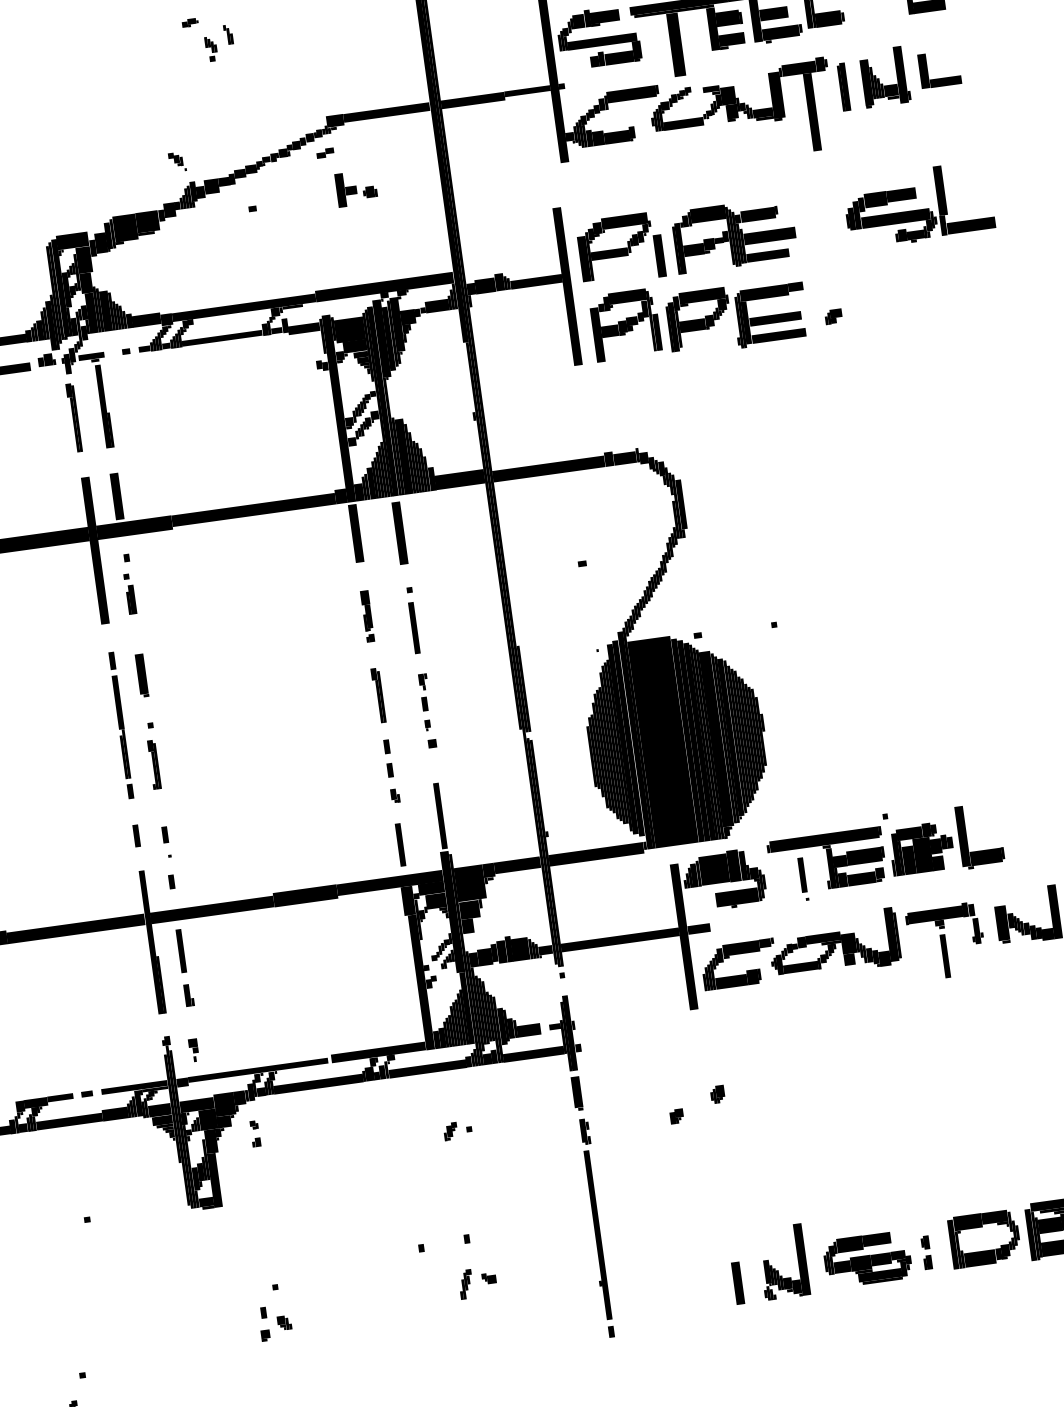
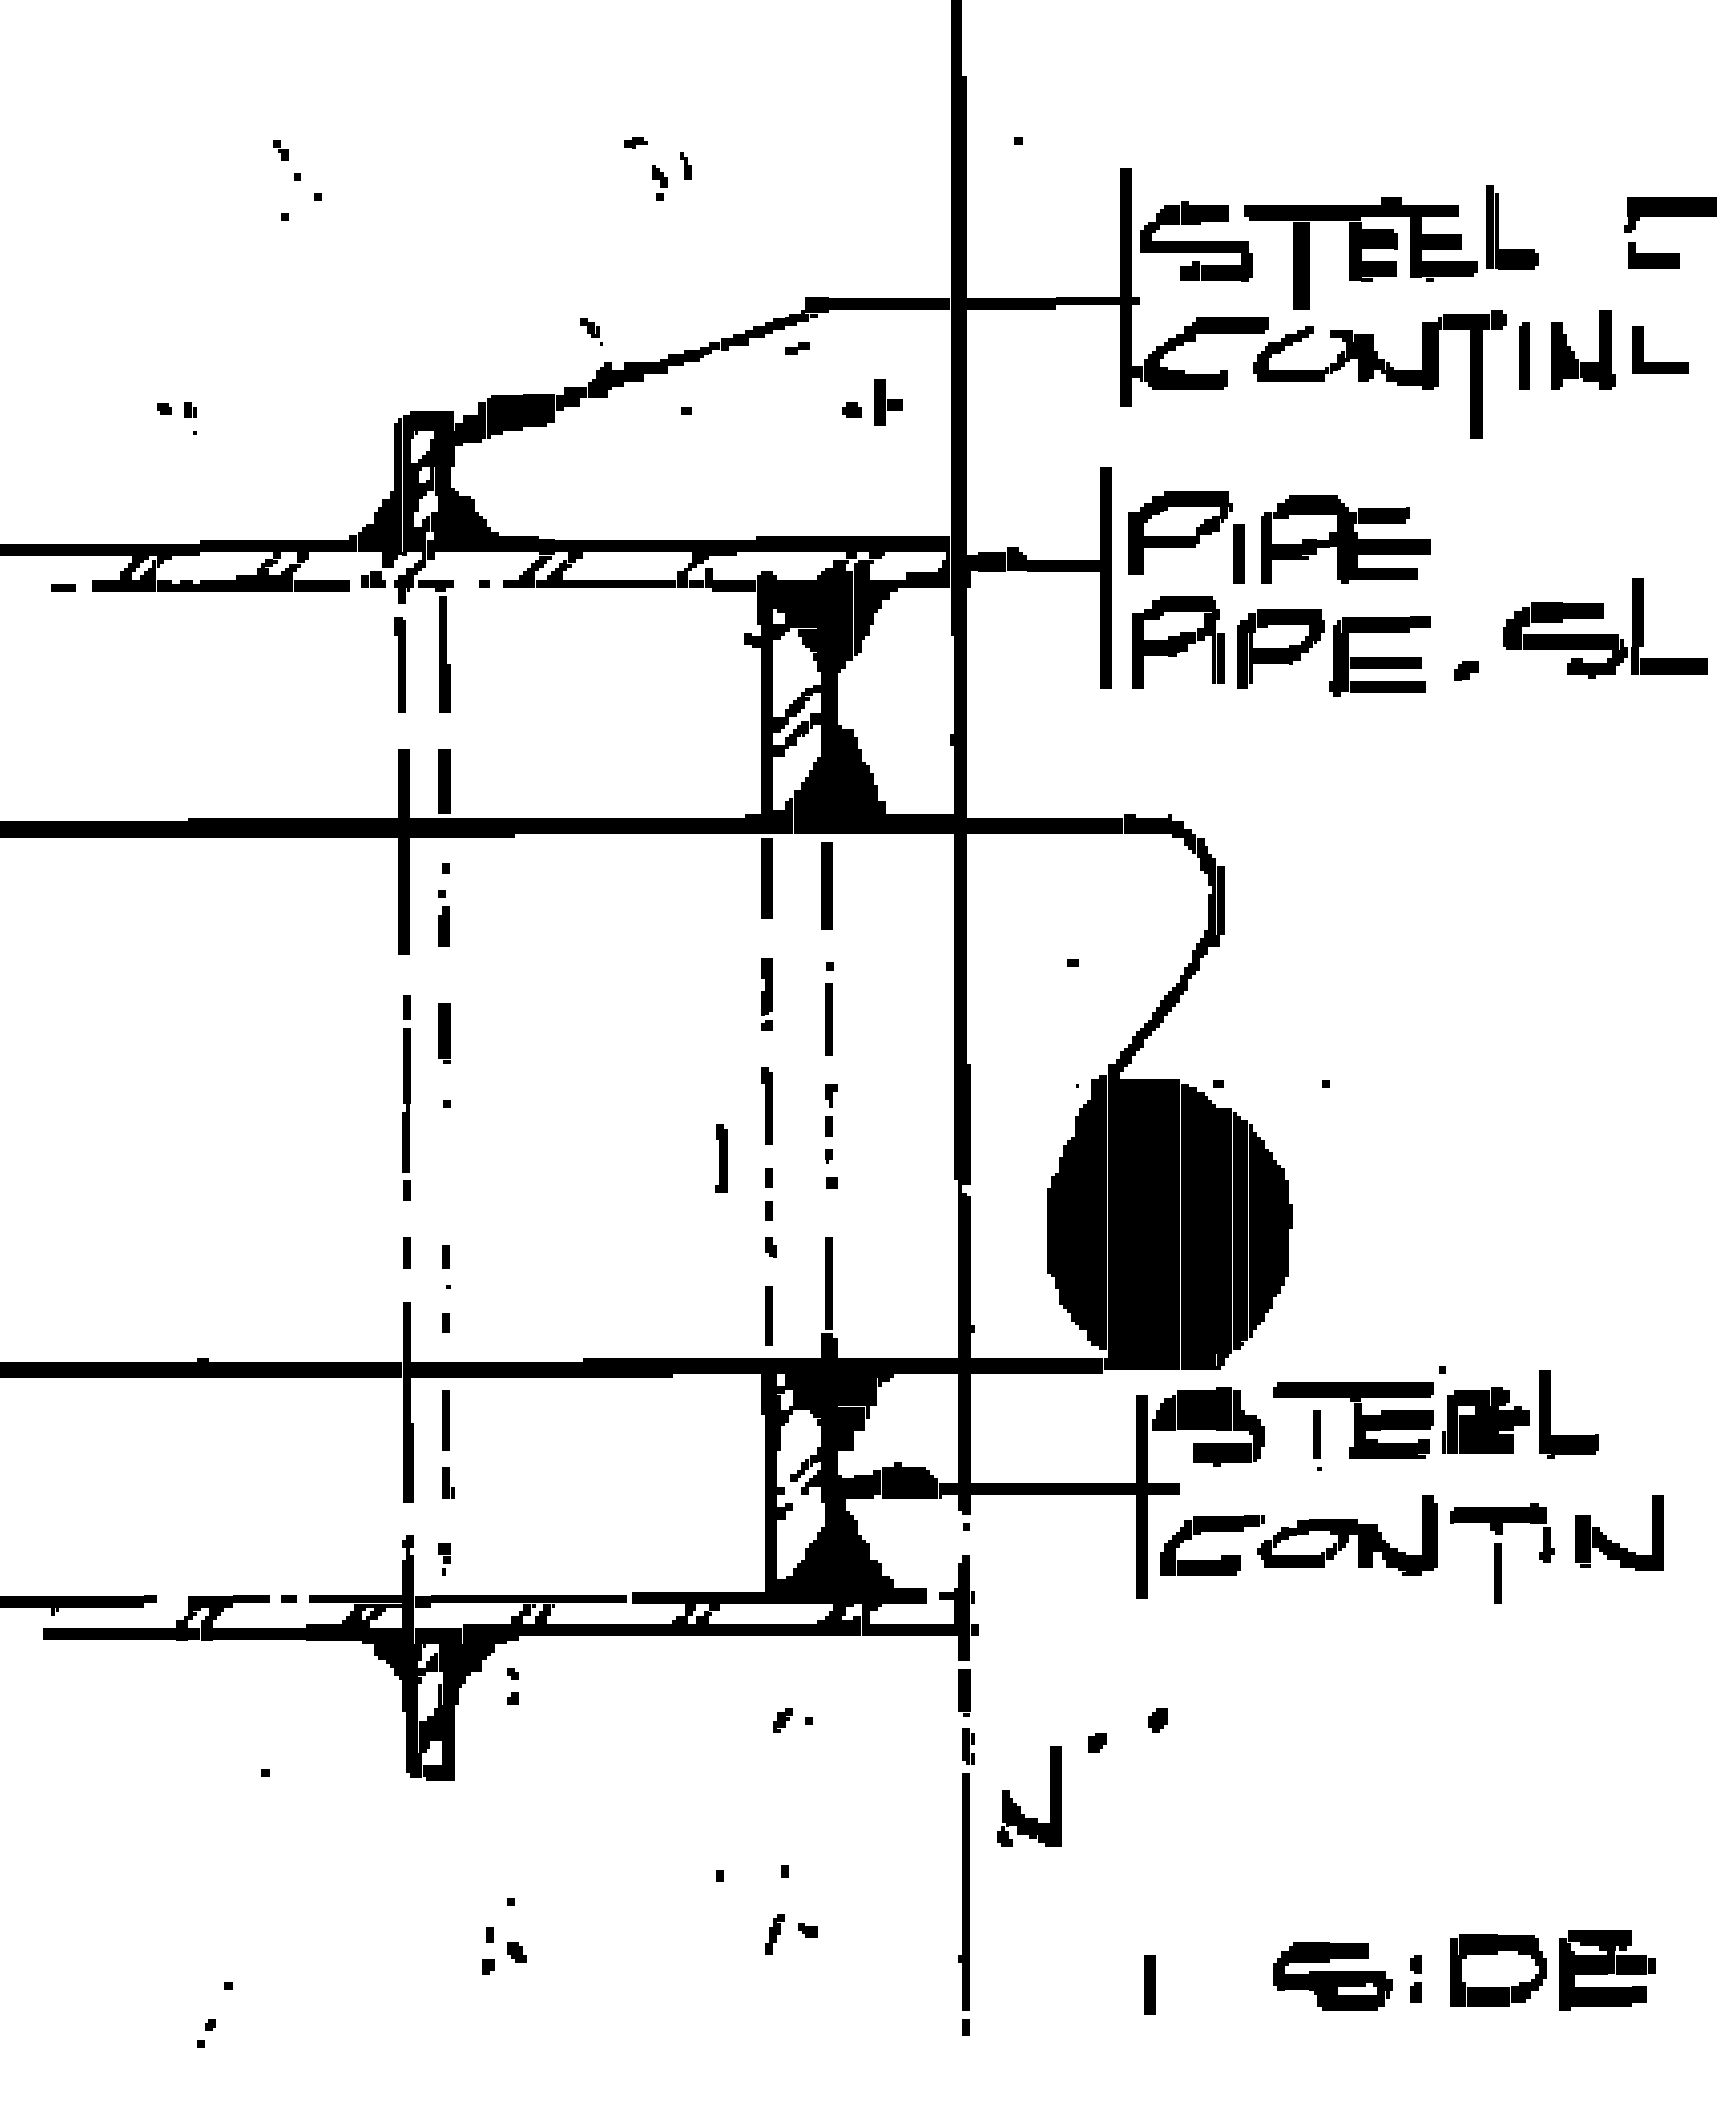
part: (346, 189) -> (888, 402), moved
part: (919, 205) -> (1605, 628), moved
part: (154, 764) -> (721, 1158), moved
part: (778, 1270) -> (1020, 1806), moved

